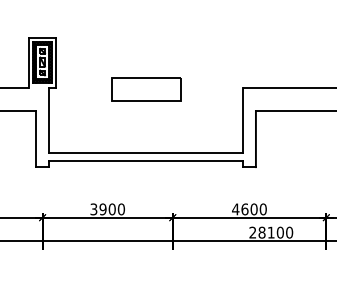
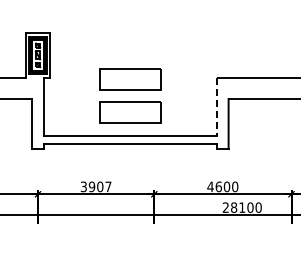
line: (243, 120) -> (217, 107), solid -> dashed
part: (146, 126) -> (130, 112), added
text: (121, 208) -> (108, 186), 3900 -> 3907

